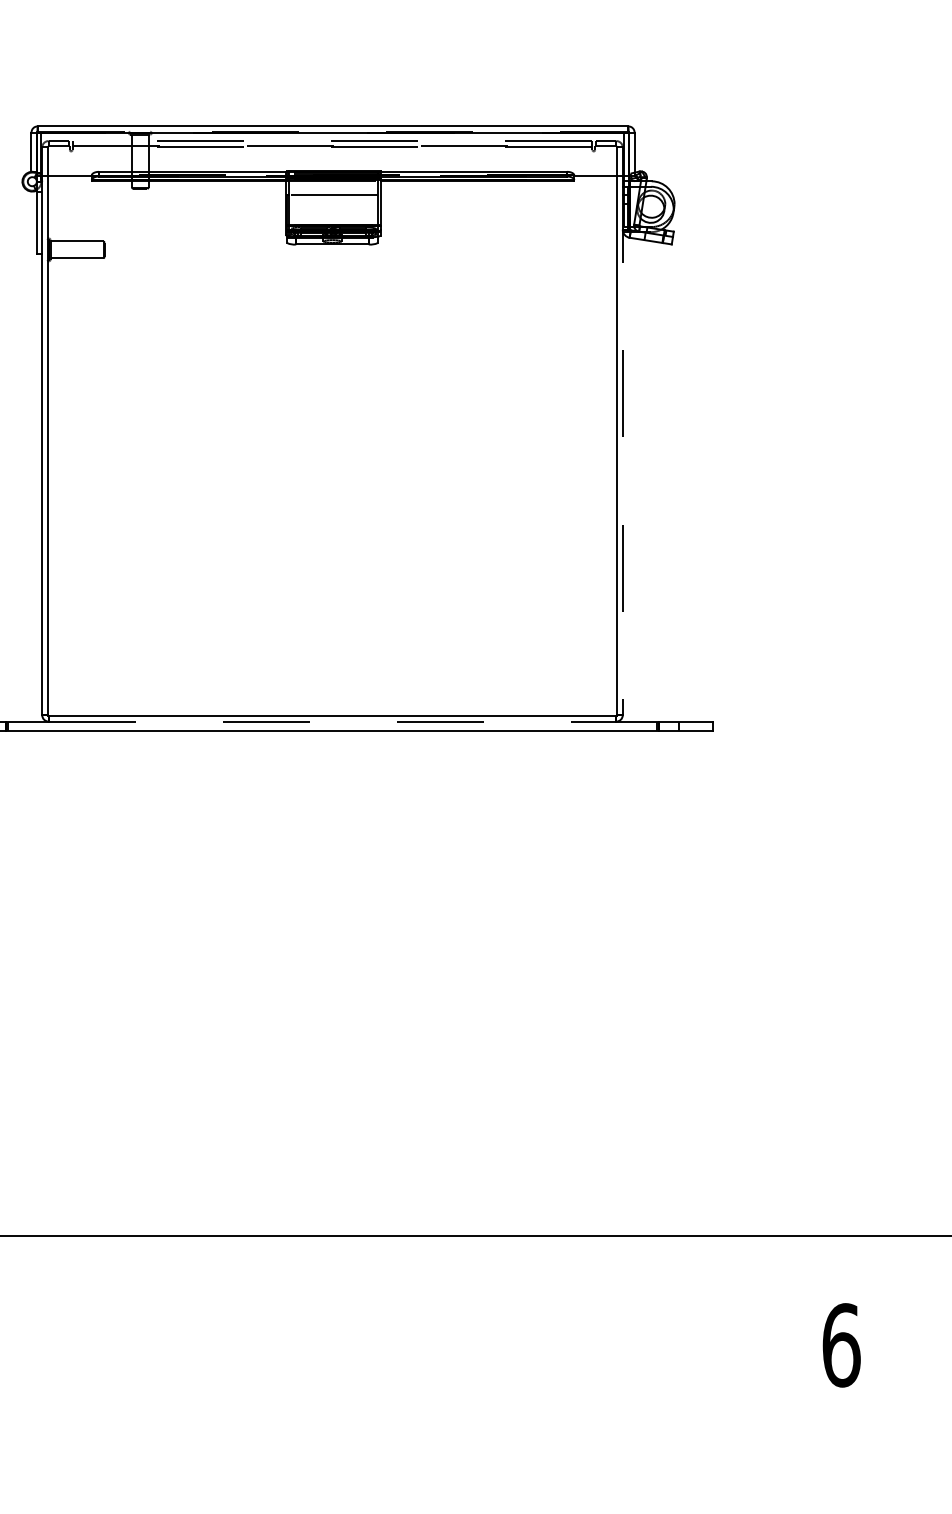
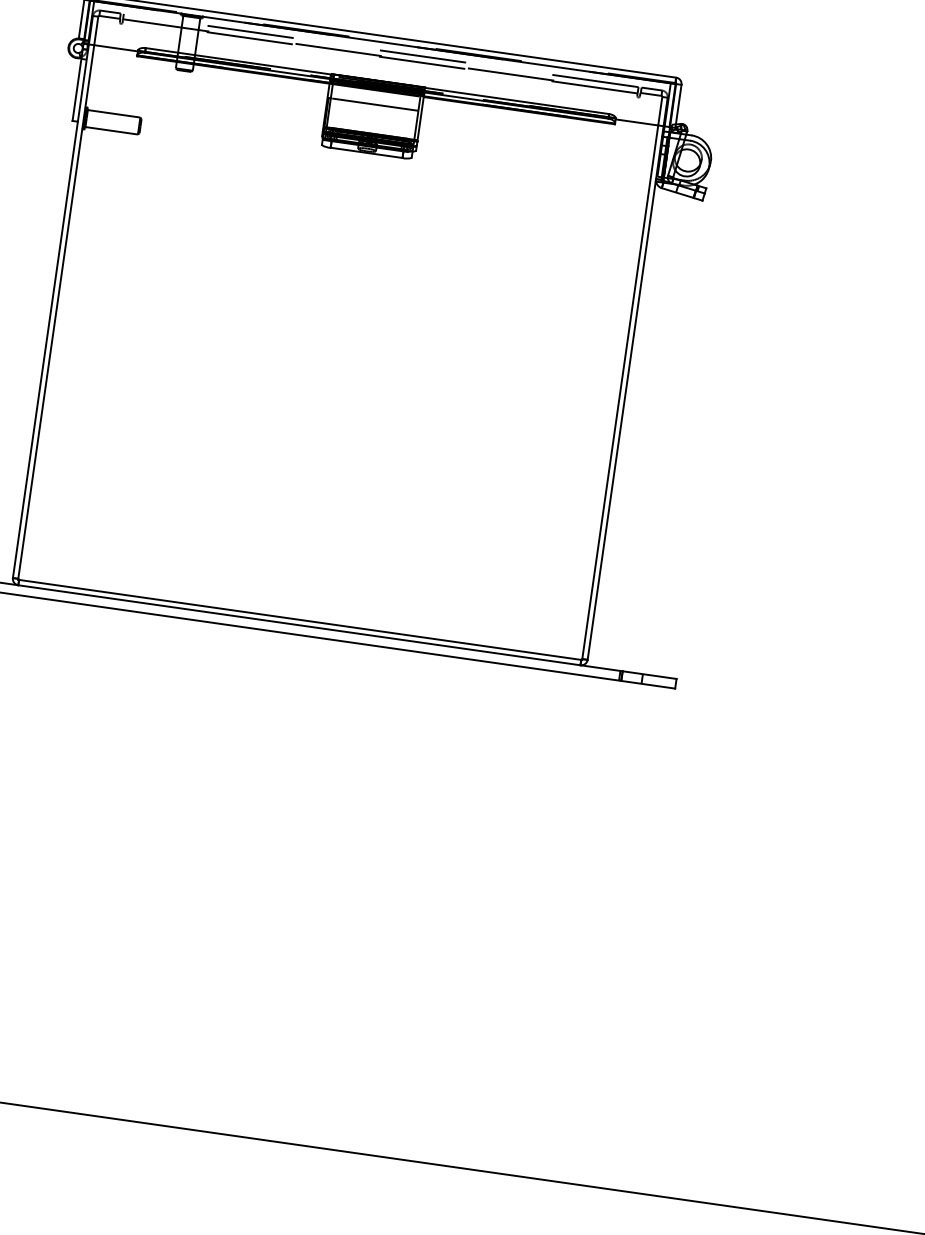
line: (622, 445) -> (625, 392), dashed -> solid
line: (332, 721) -> (299, 625), dashed -> solid

